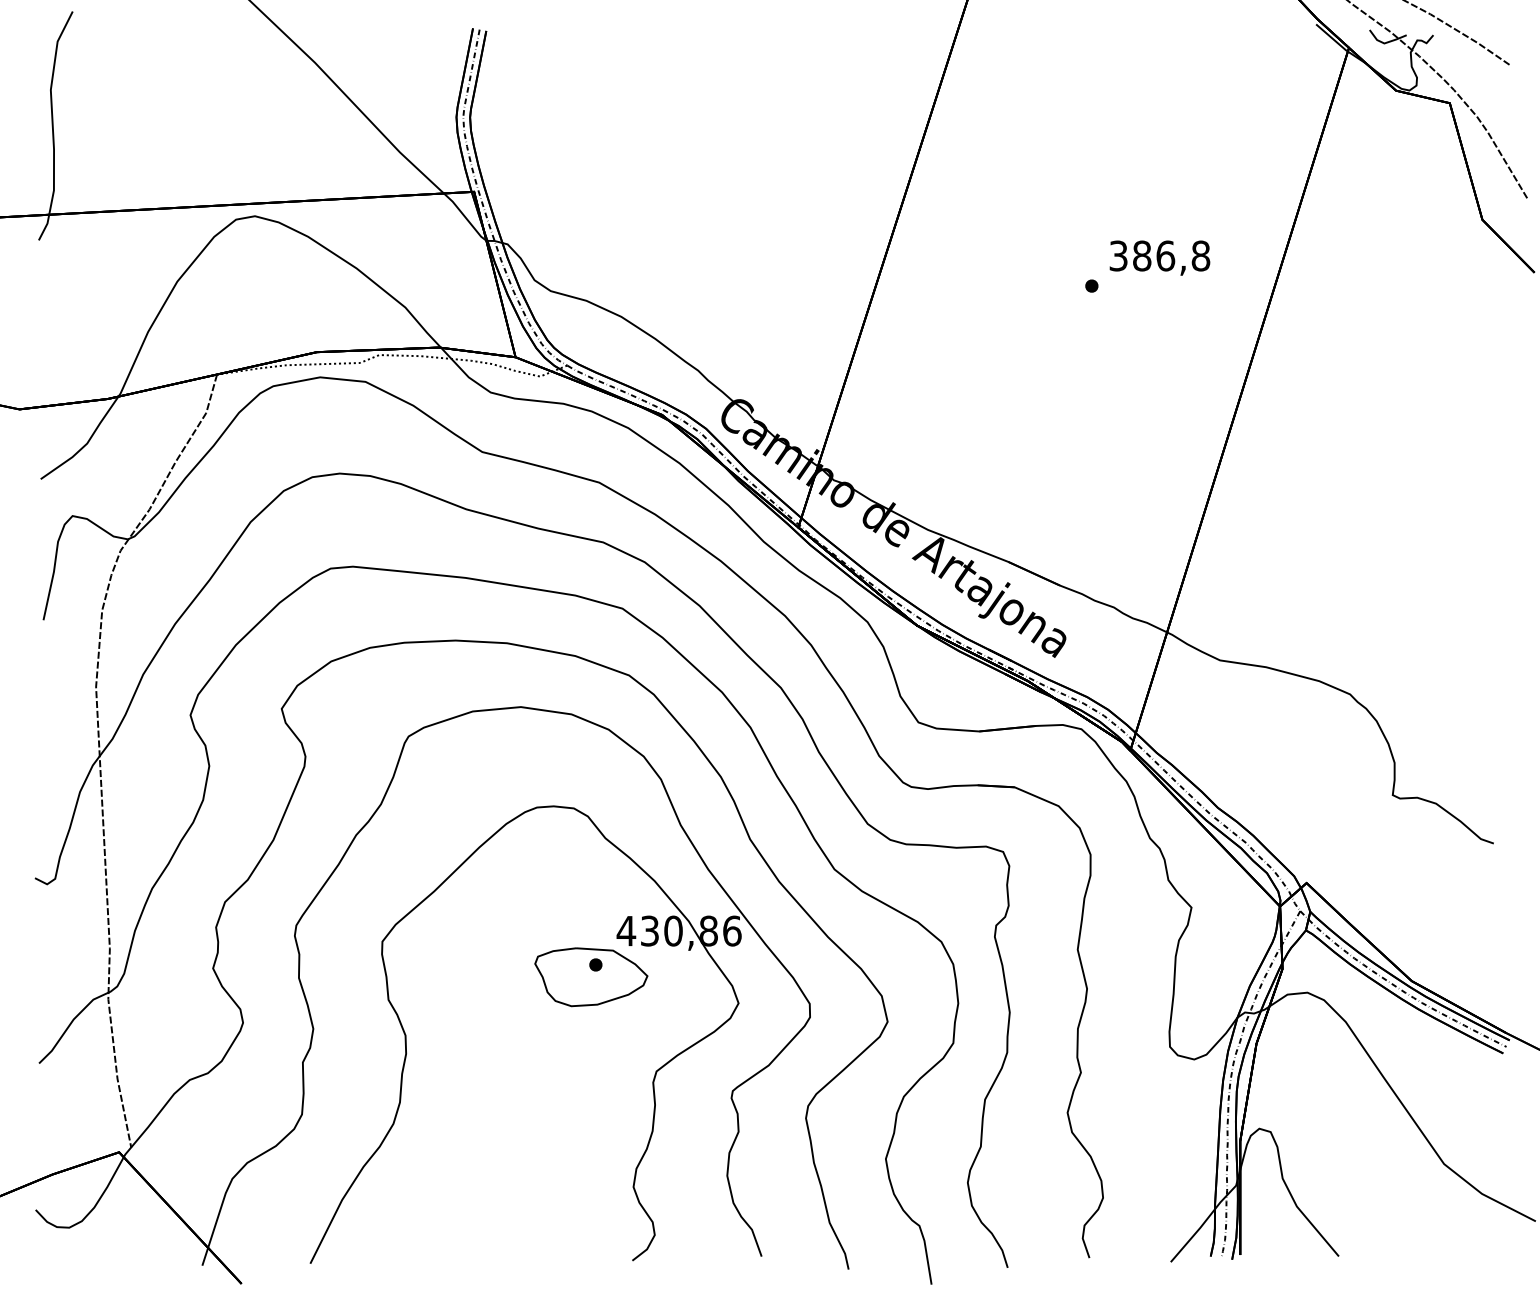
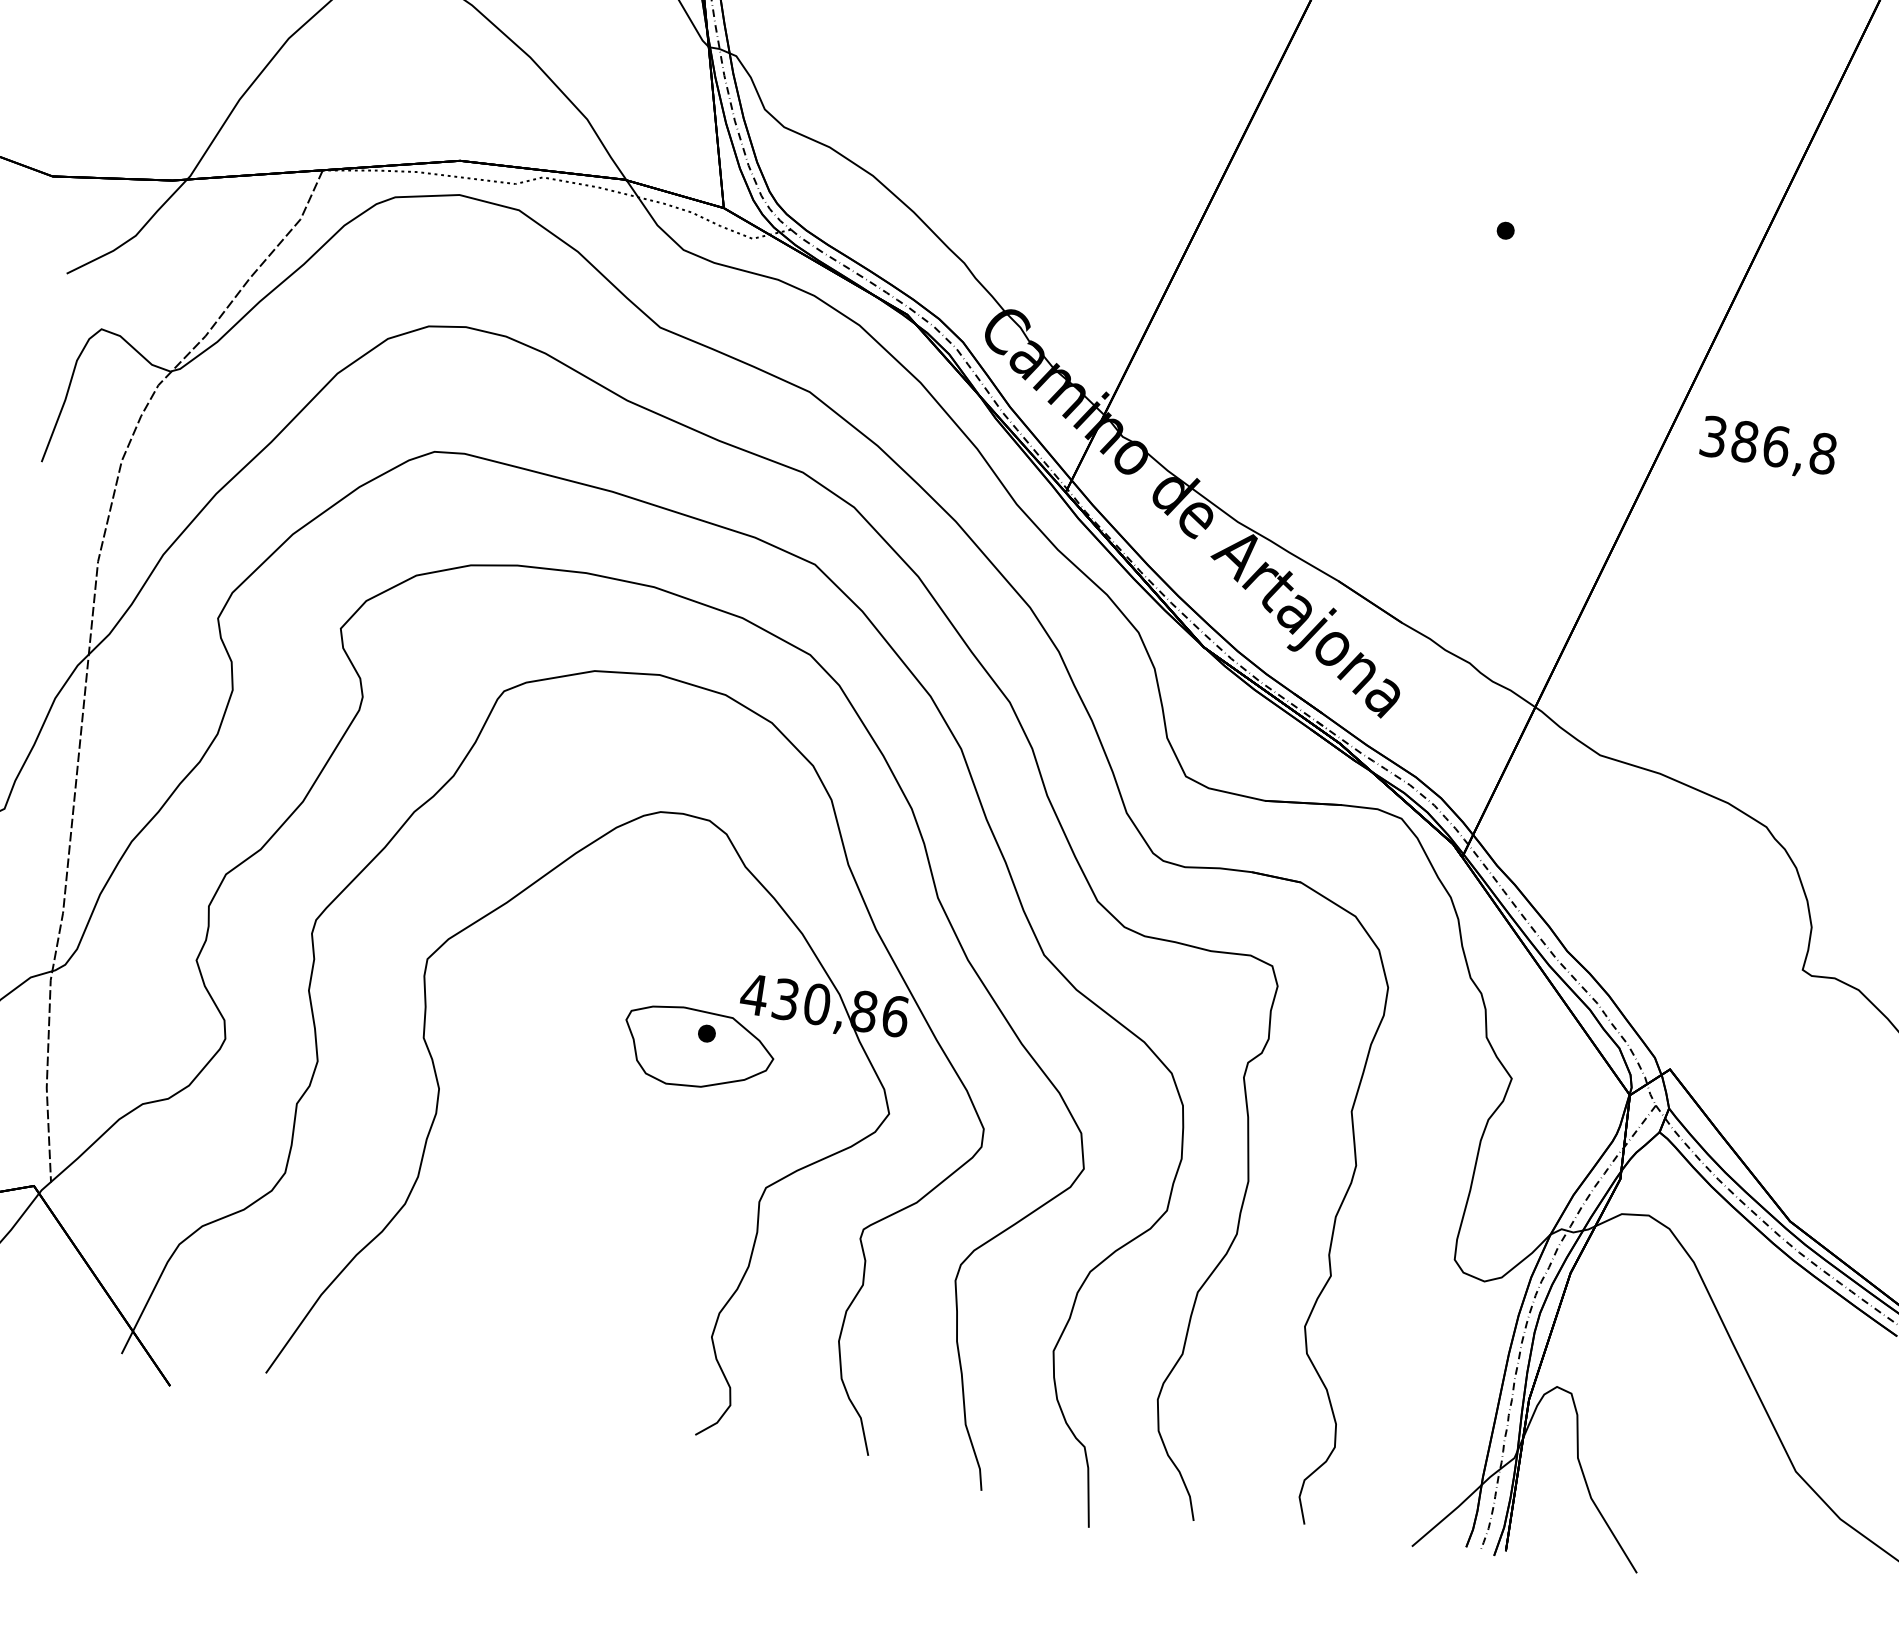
text: (1159, 257) -> (1767, 447), moved

